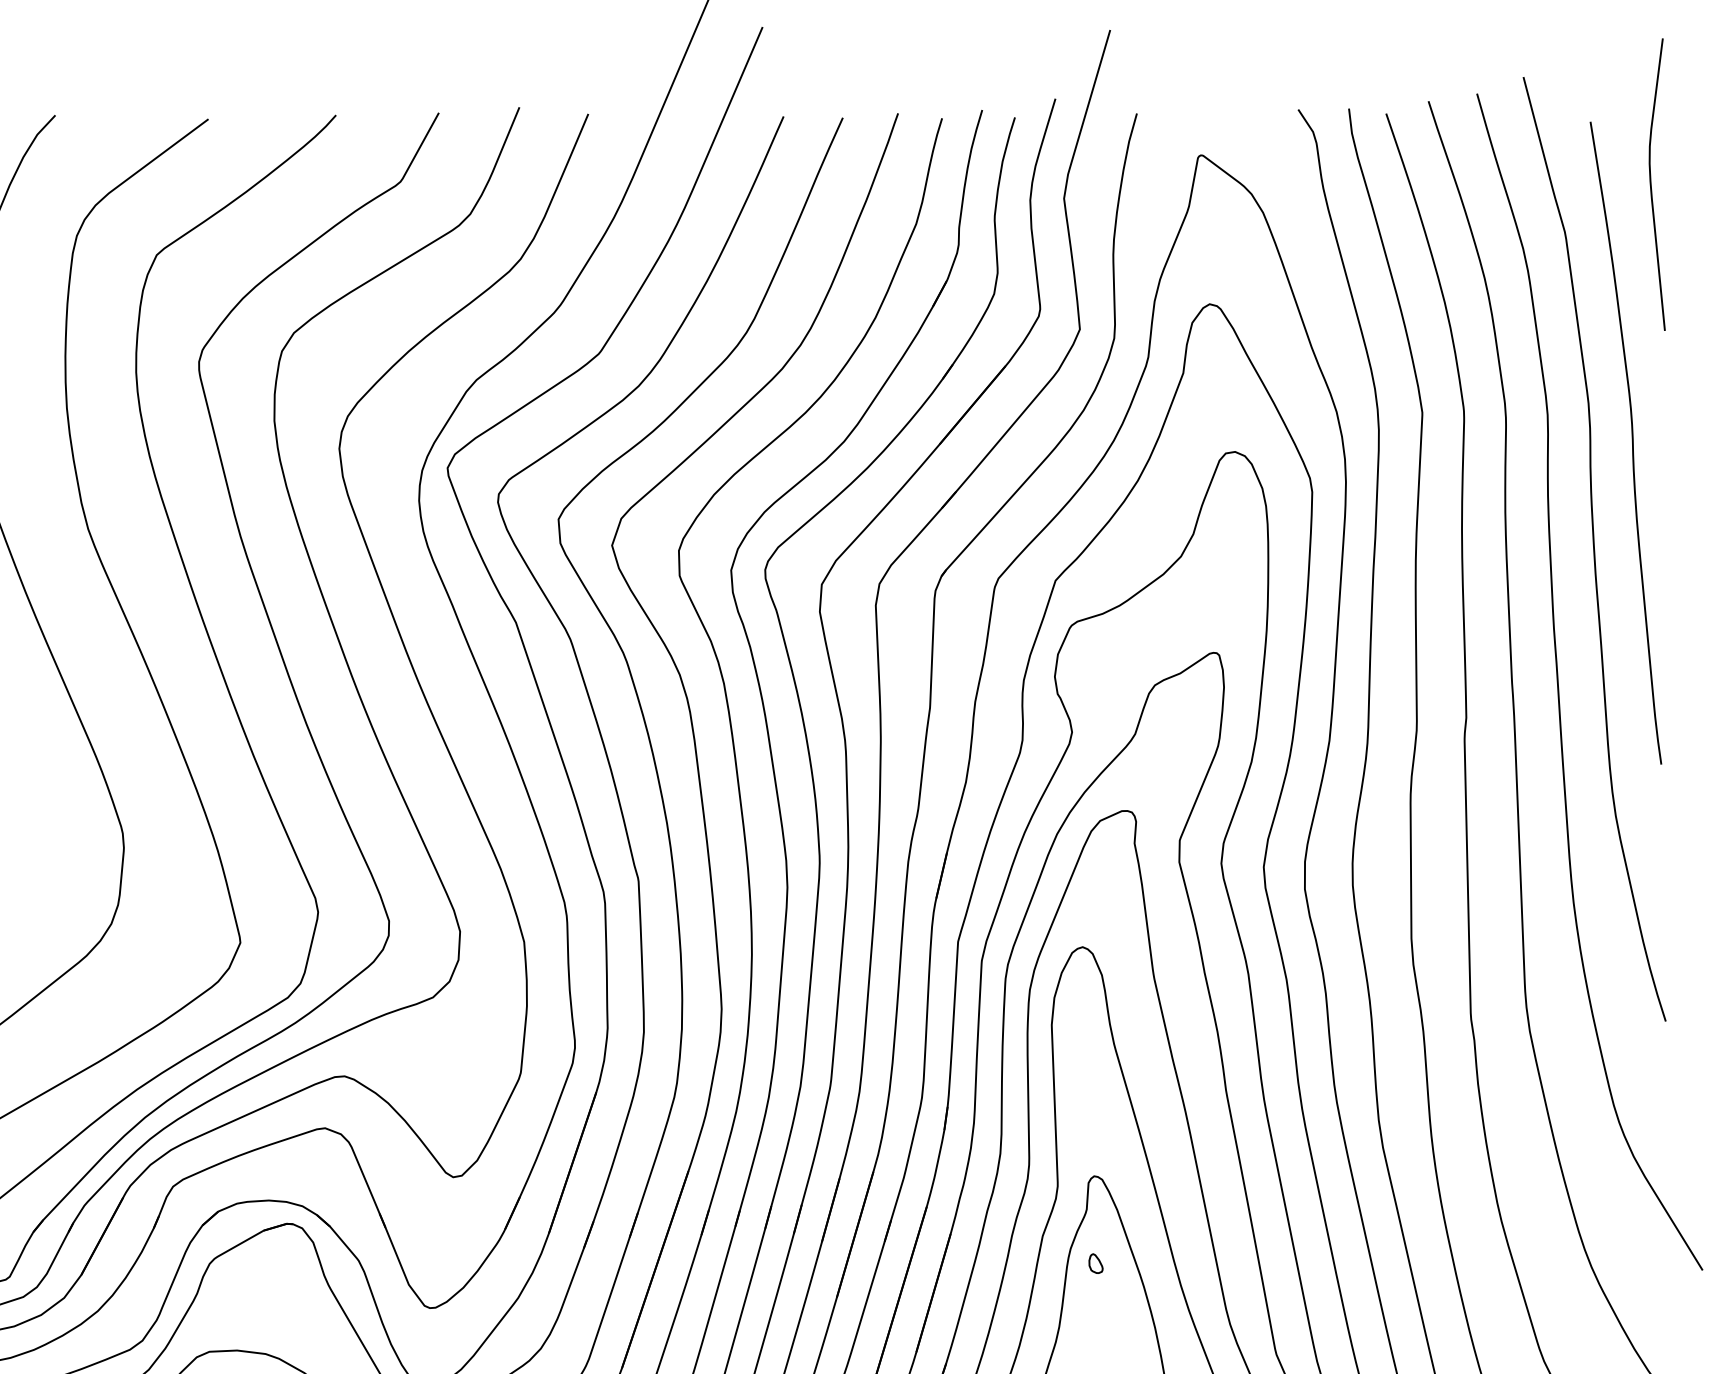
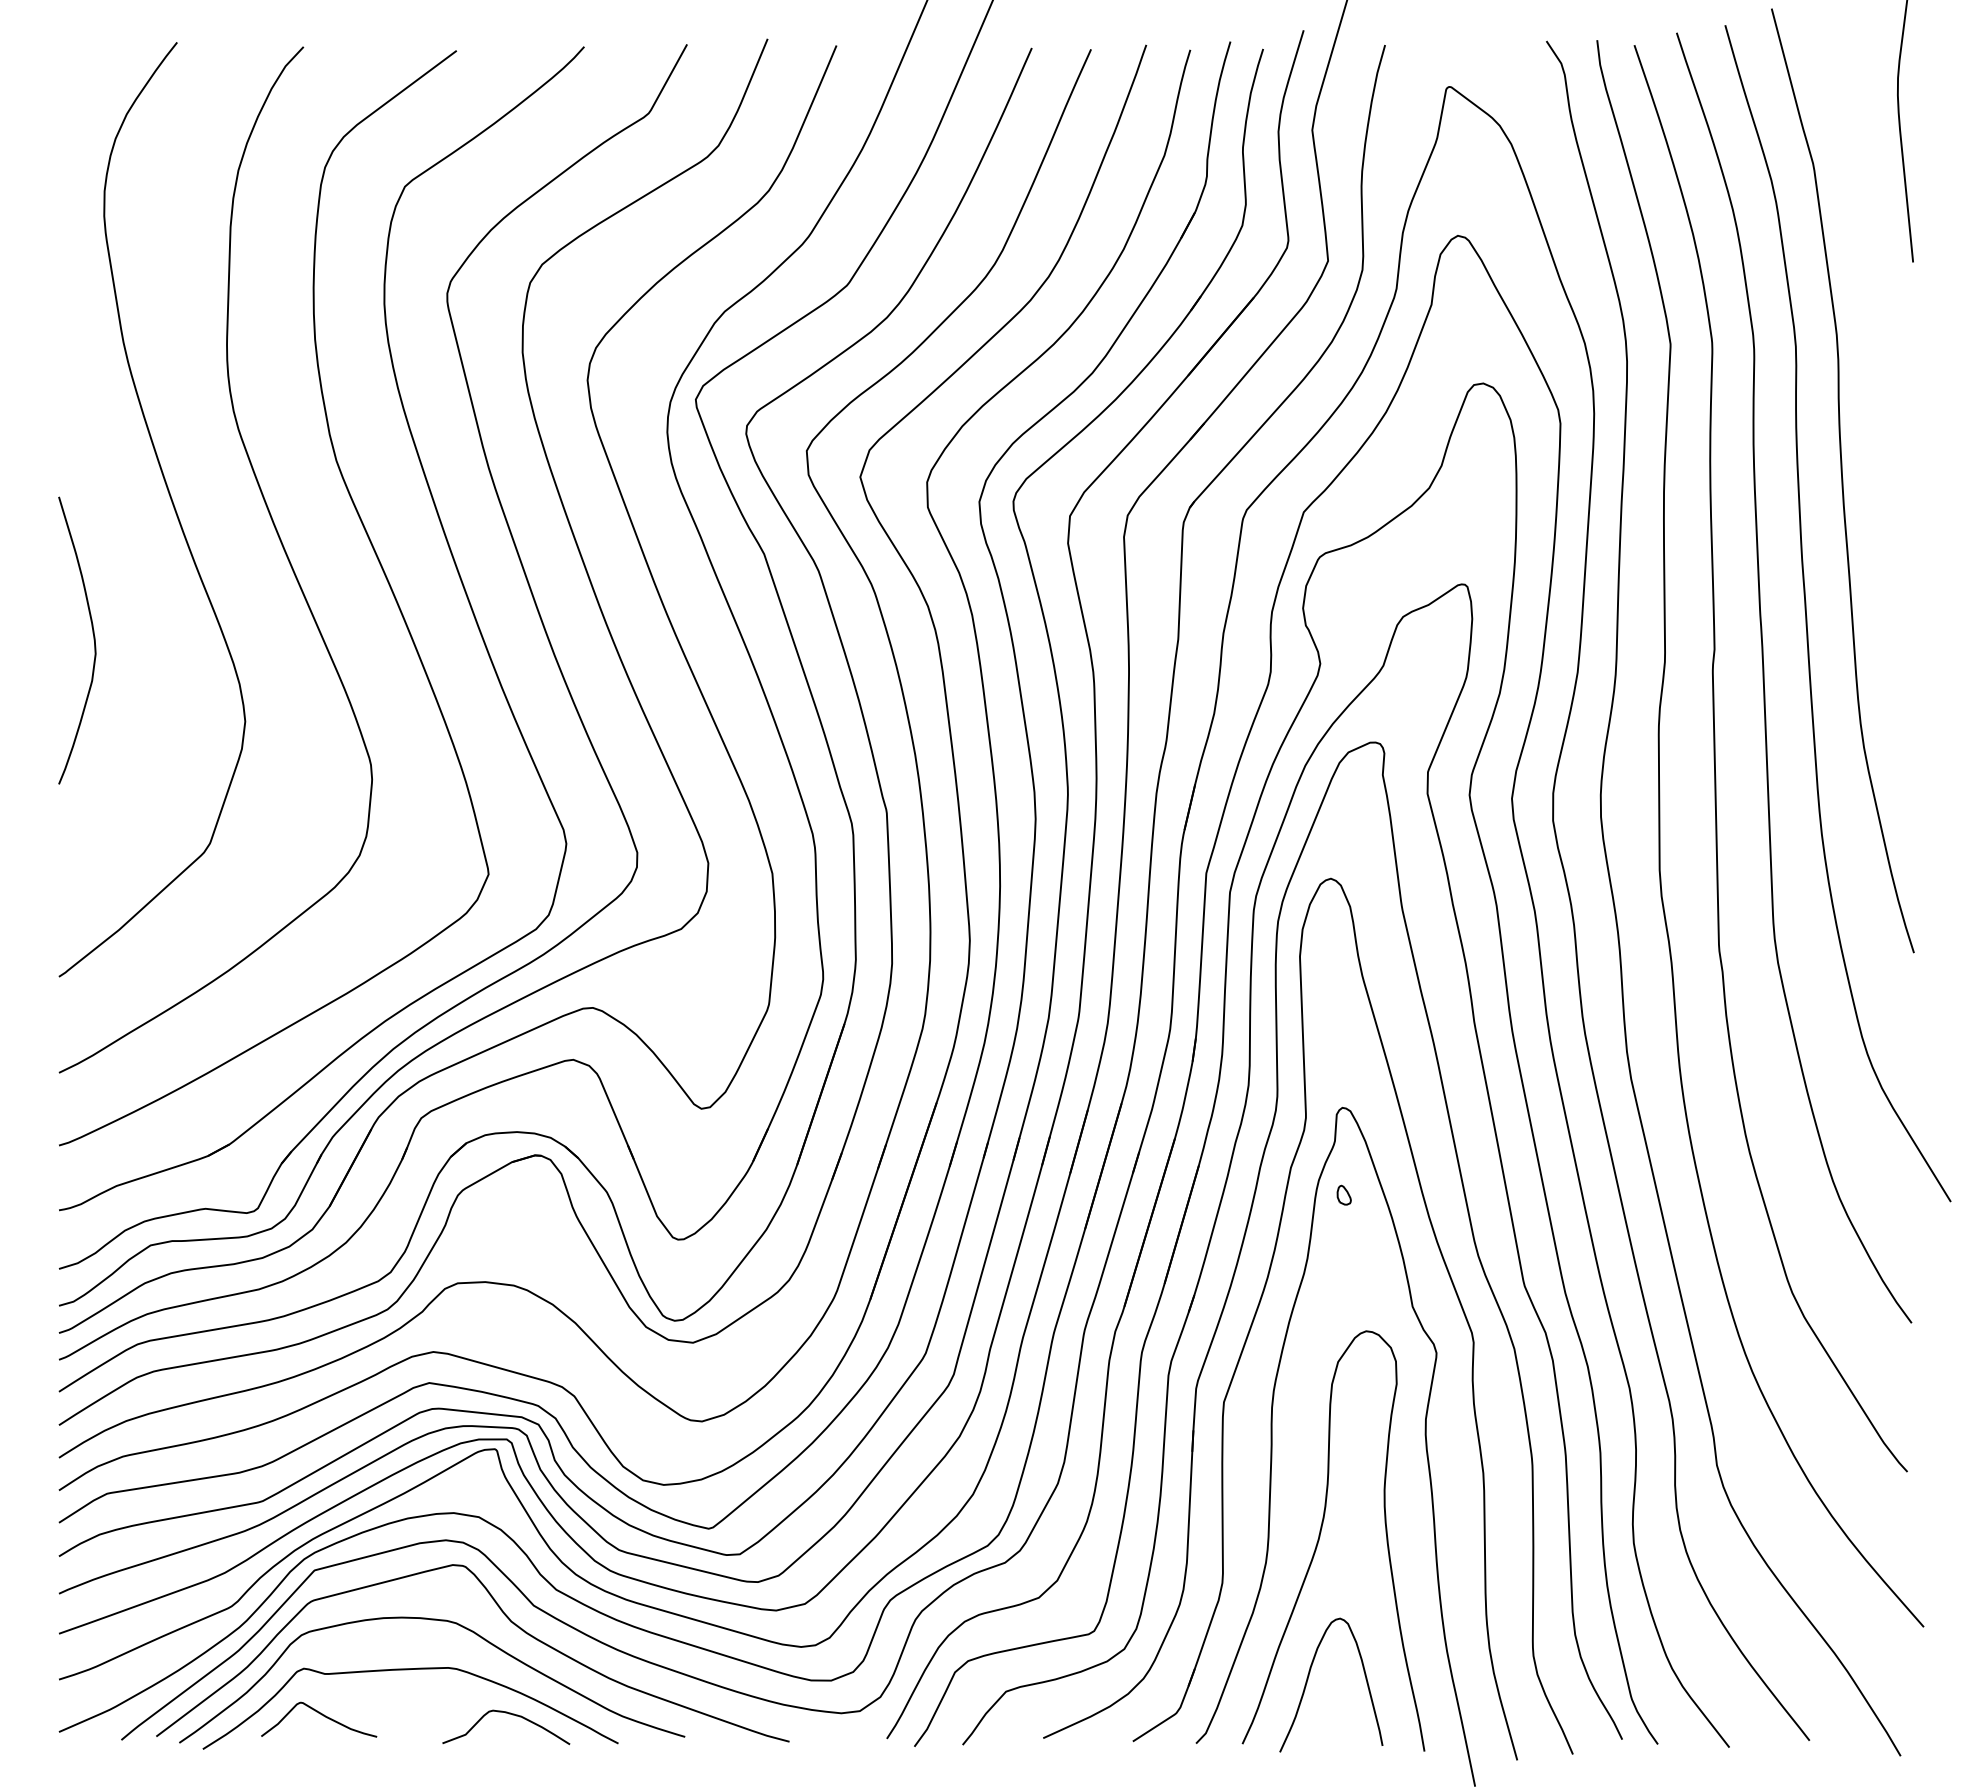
curve: (1632, 442) -> (1880, 374), removed

